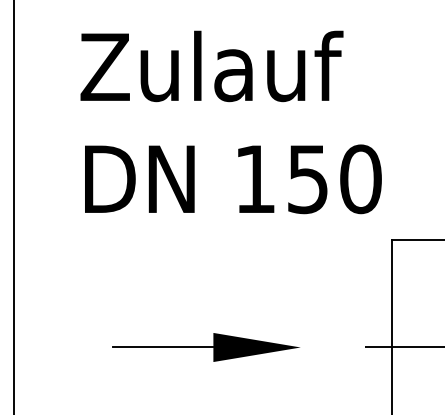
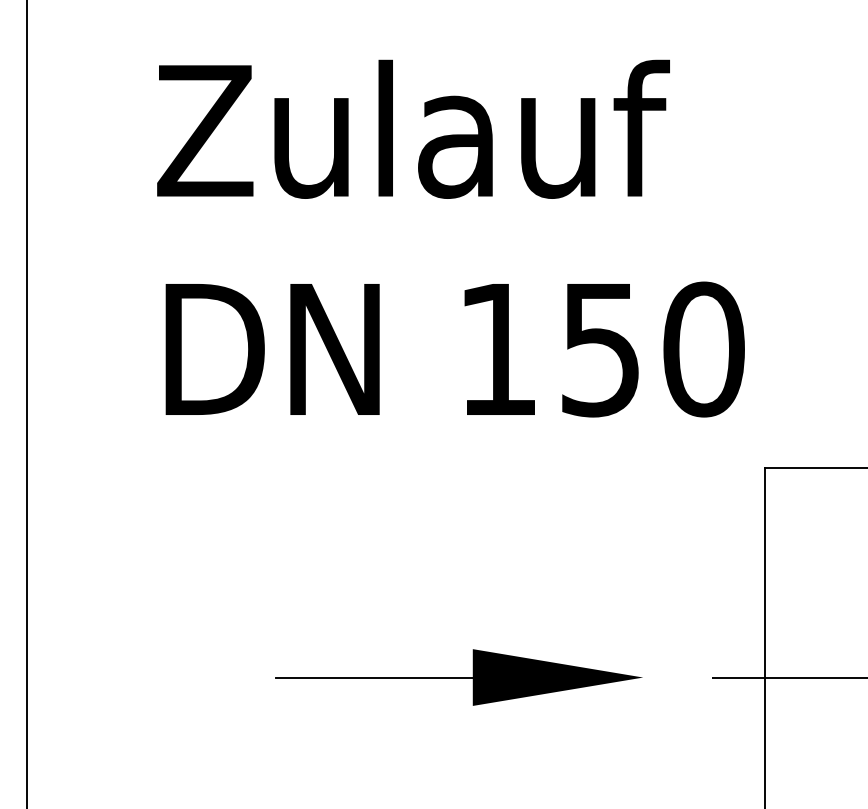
part: (205, 347) -> (457, 677), moved

